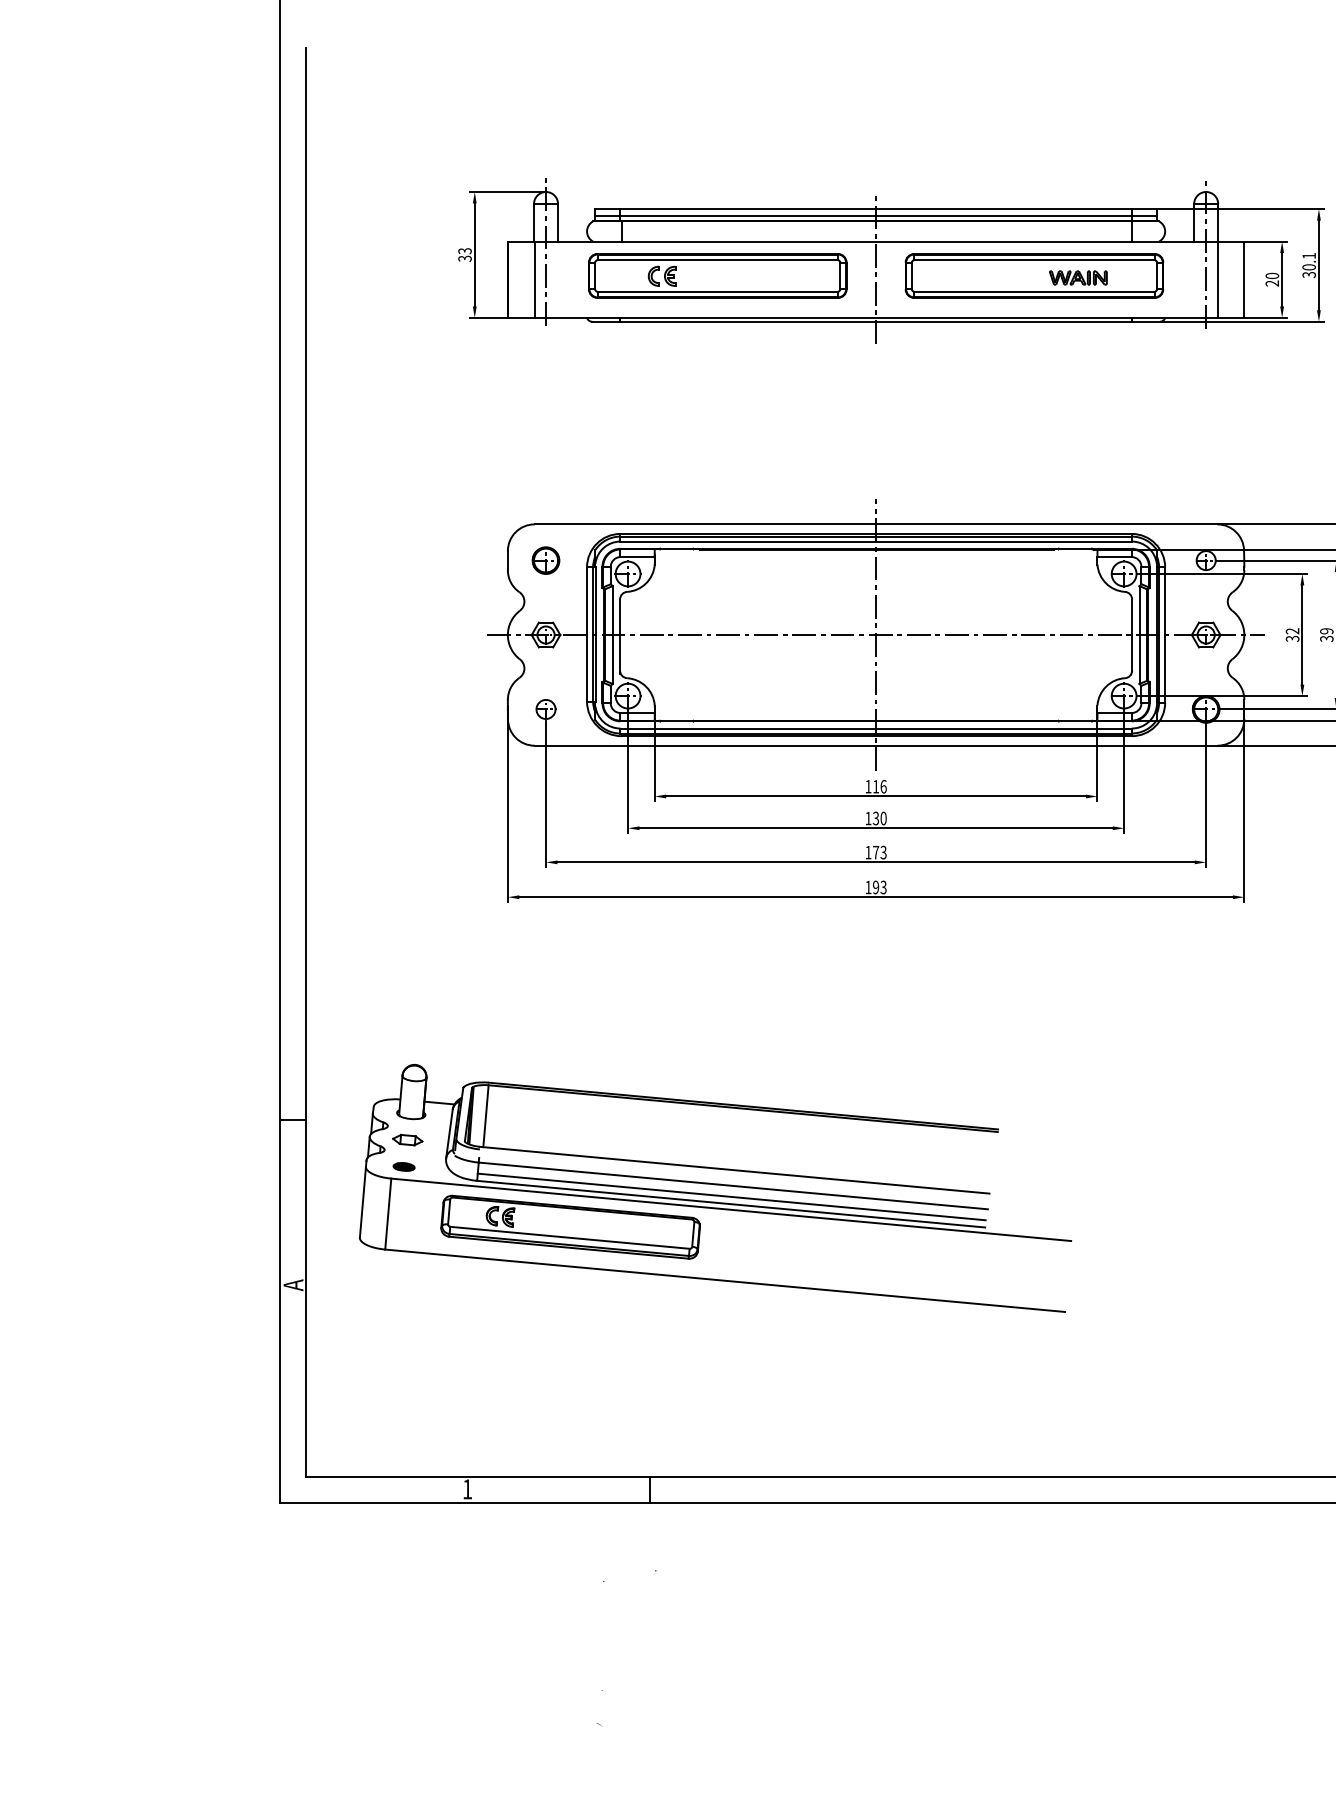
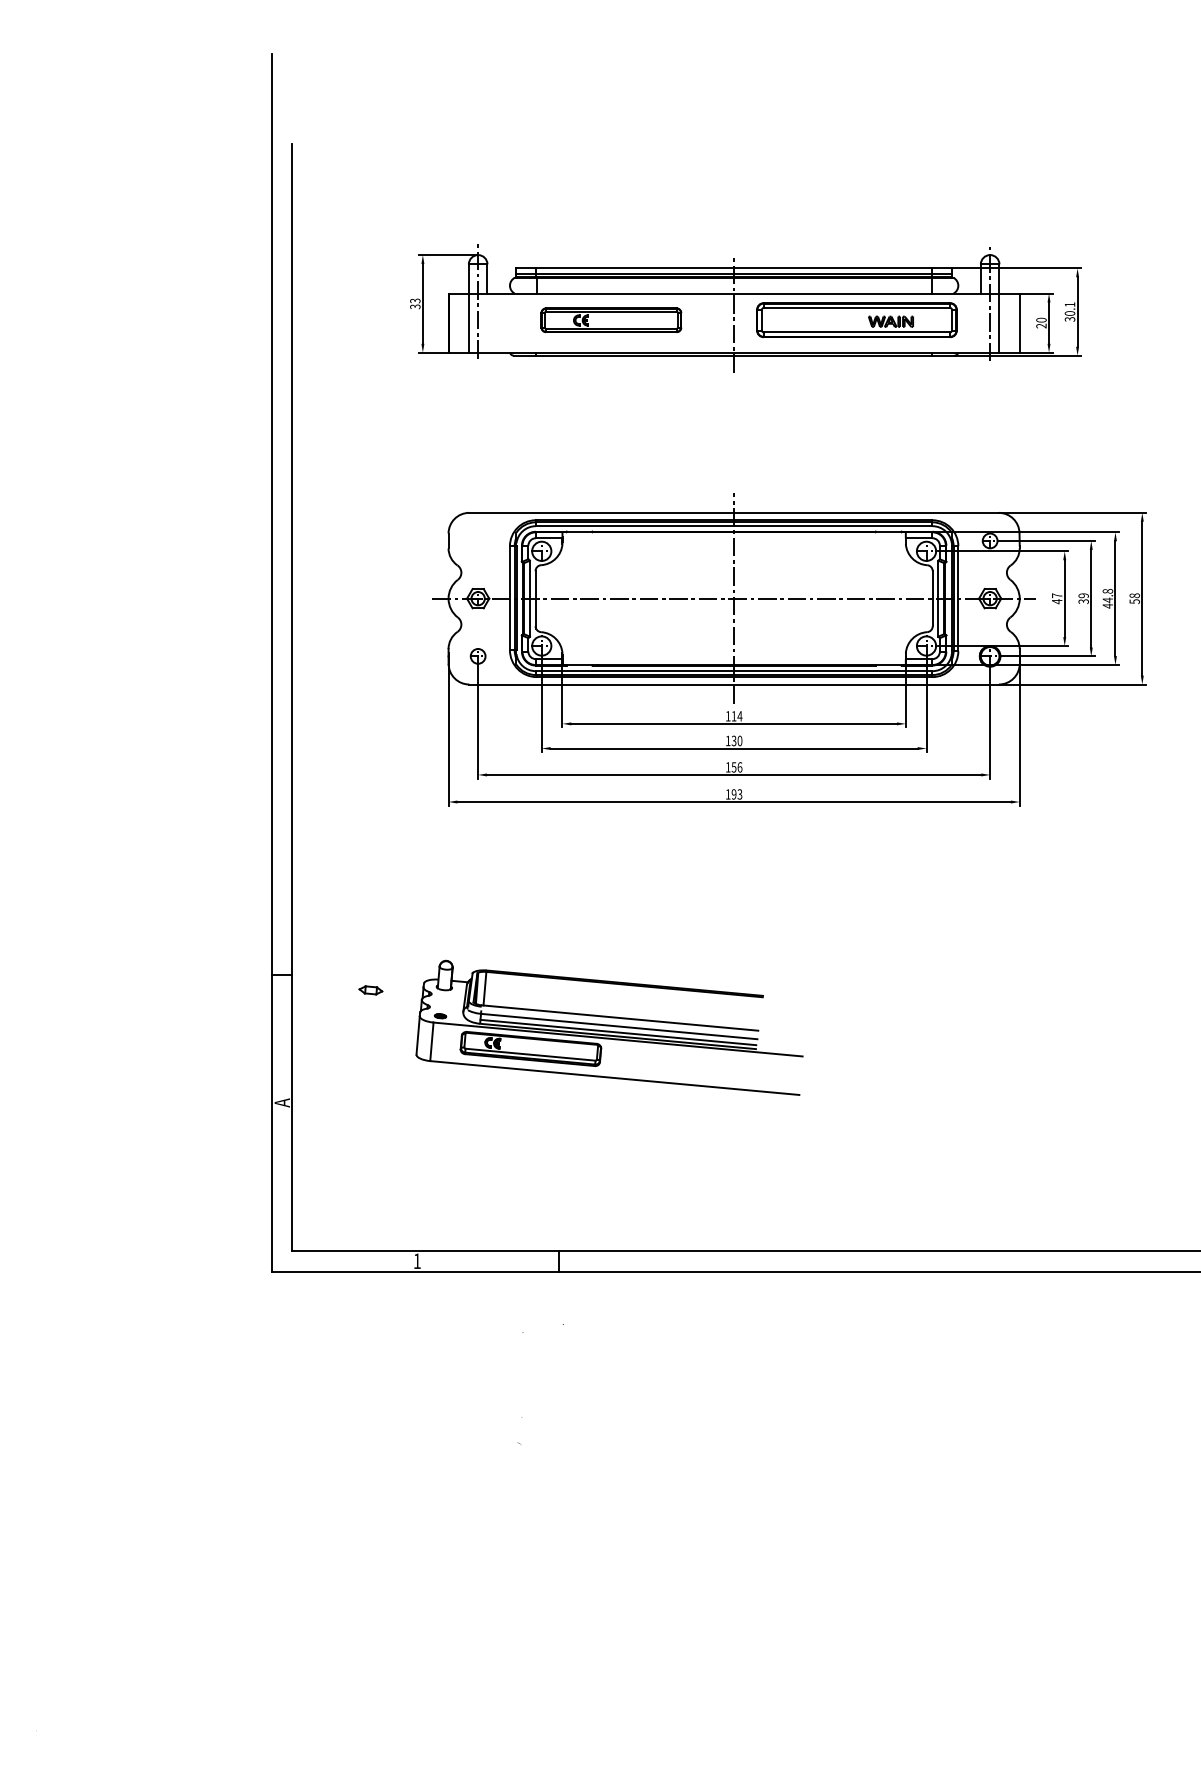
part: (717, 276) -> (611, 320), size x0.7
part: (545, 560) -> (477, 540), removed
text: (1291, 634) -> (1056, 598), 32 -> 47
text: (883, 786) -> (739, 716), 116 -> 114
text: (879, 852) -> (736, 767), 173 -> 156
part: (715, 1187) -> (609, 1027), size x0.7

